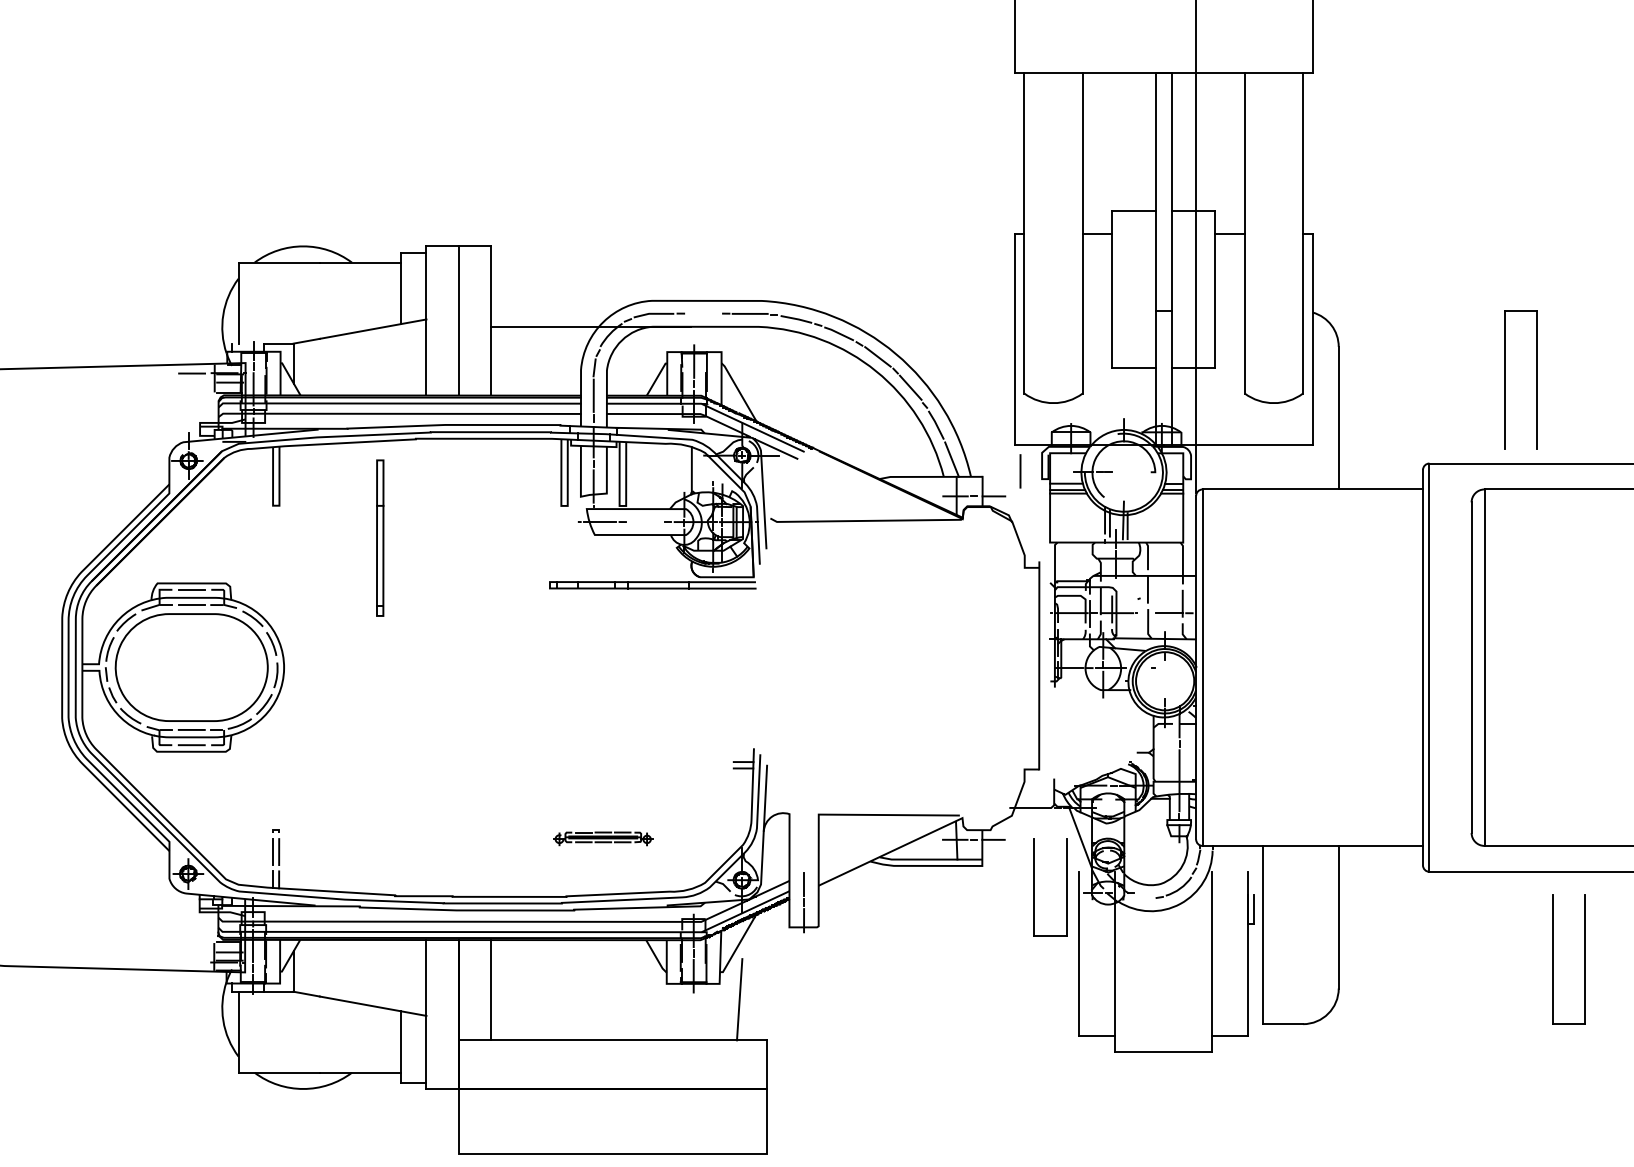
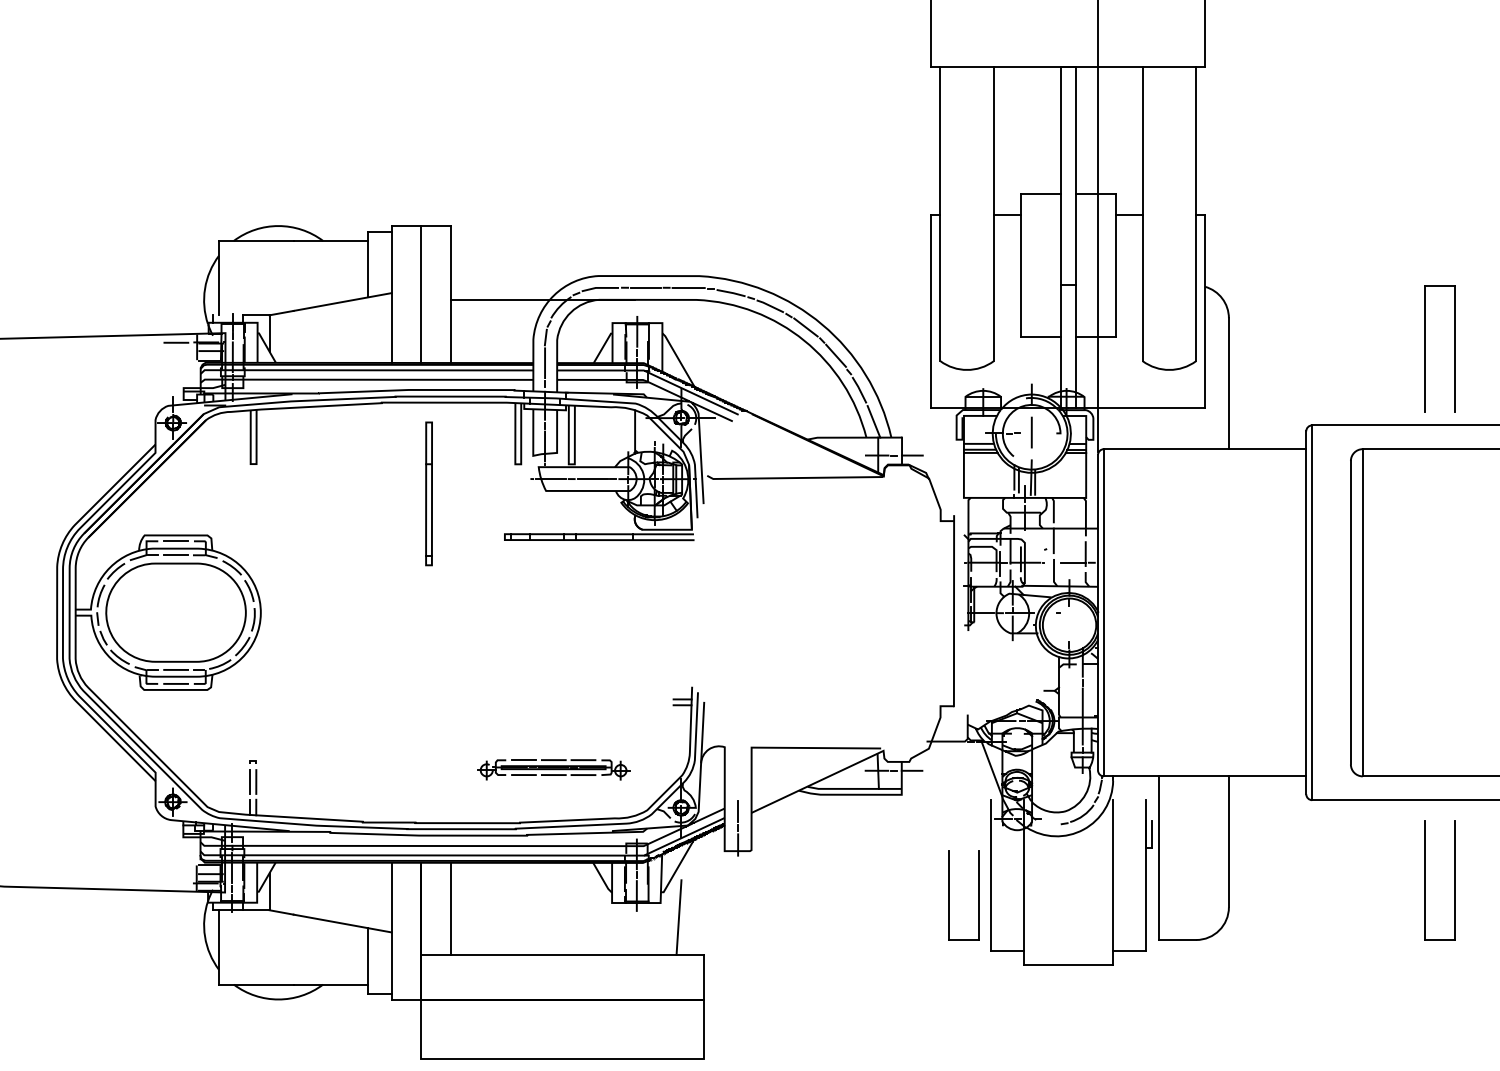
line: (703, 313) -> (645, 287), added
part: (1504, 379) -> (1425, 348), moved
line: (1020, 471) -> (1031, 432), moved
line: (645, 522) -> (592, 479), added
part: (379, 537) -> (428, 493), moved
part: (602, 838) -> (553, 769), size x1.67
part: (1034, 887) -> (949, 895), moved

